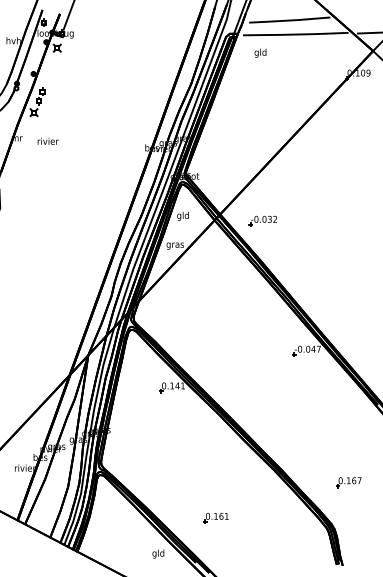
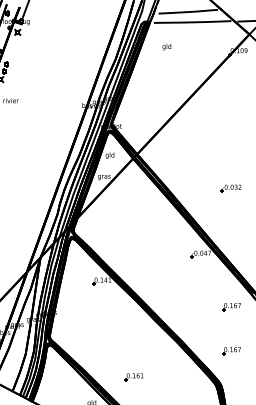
text: (260, 52) -> (166, 46), moved
part: (262, 220) -> (230, 188), moved
part: (348, 422) -> (231, 306), added

